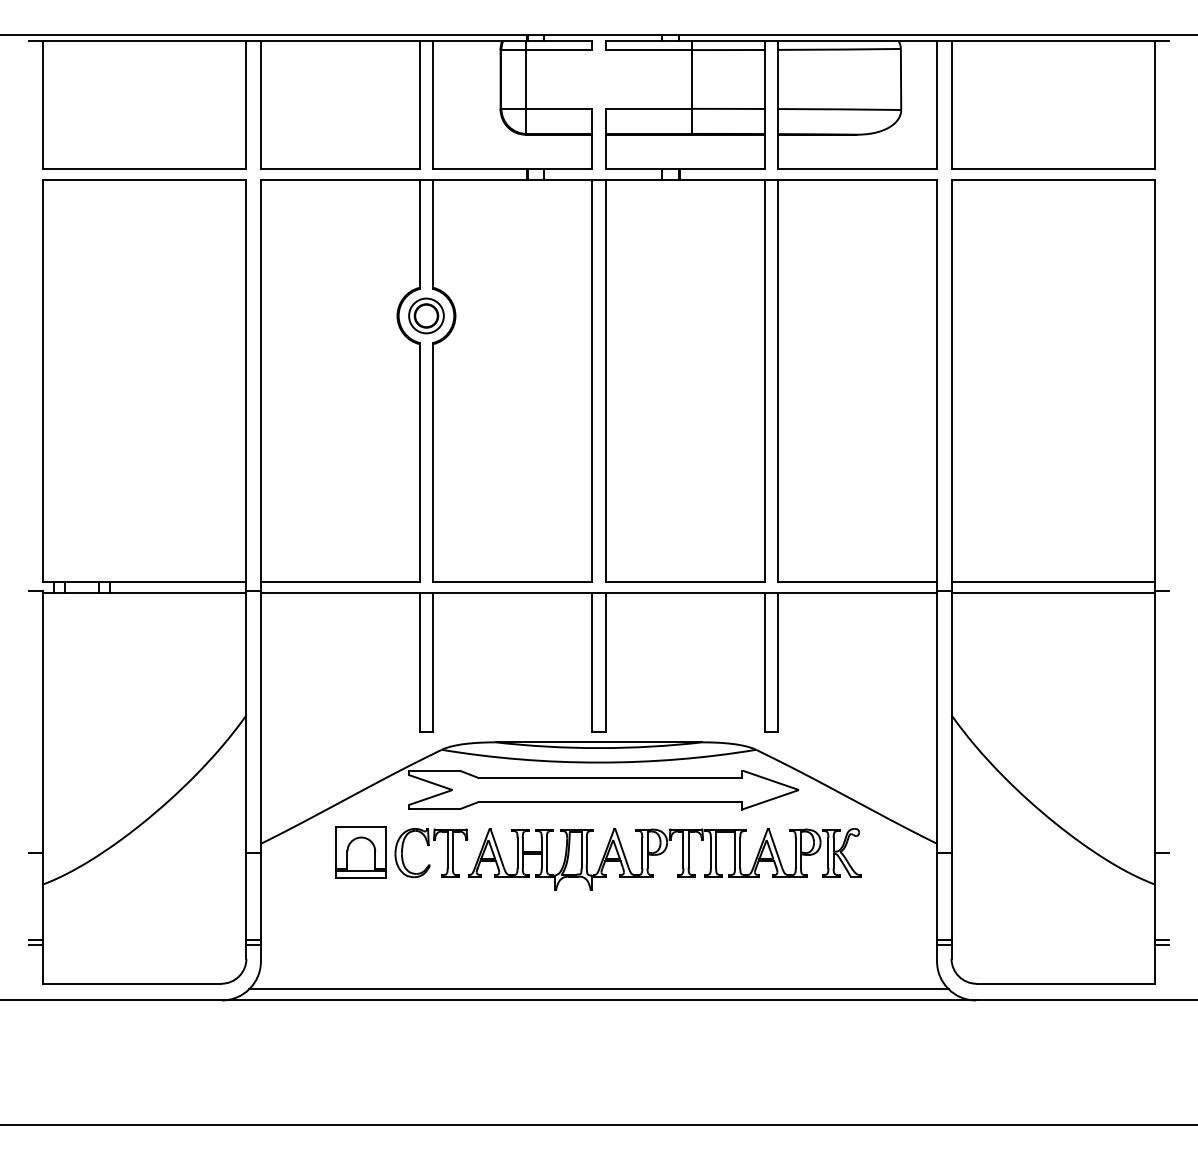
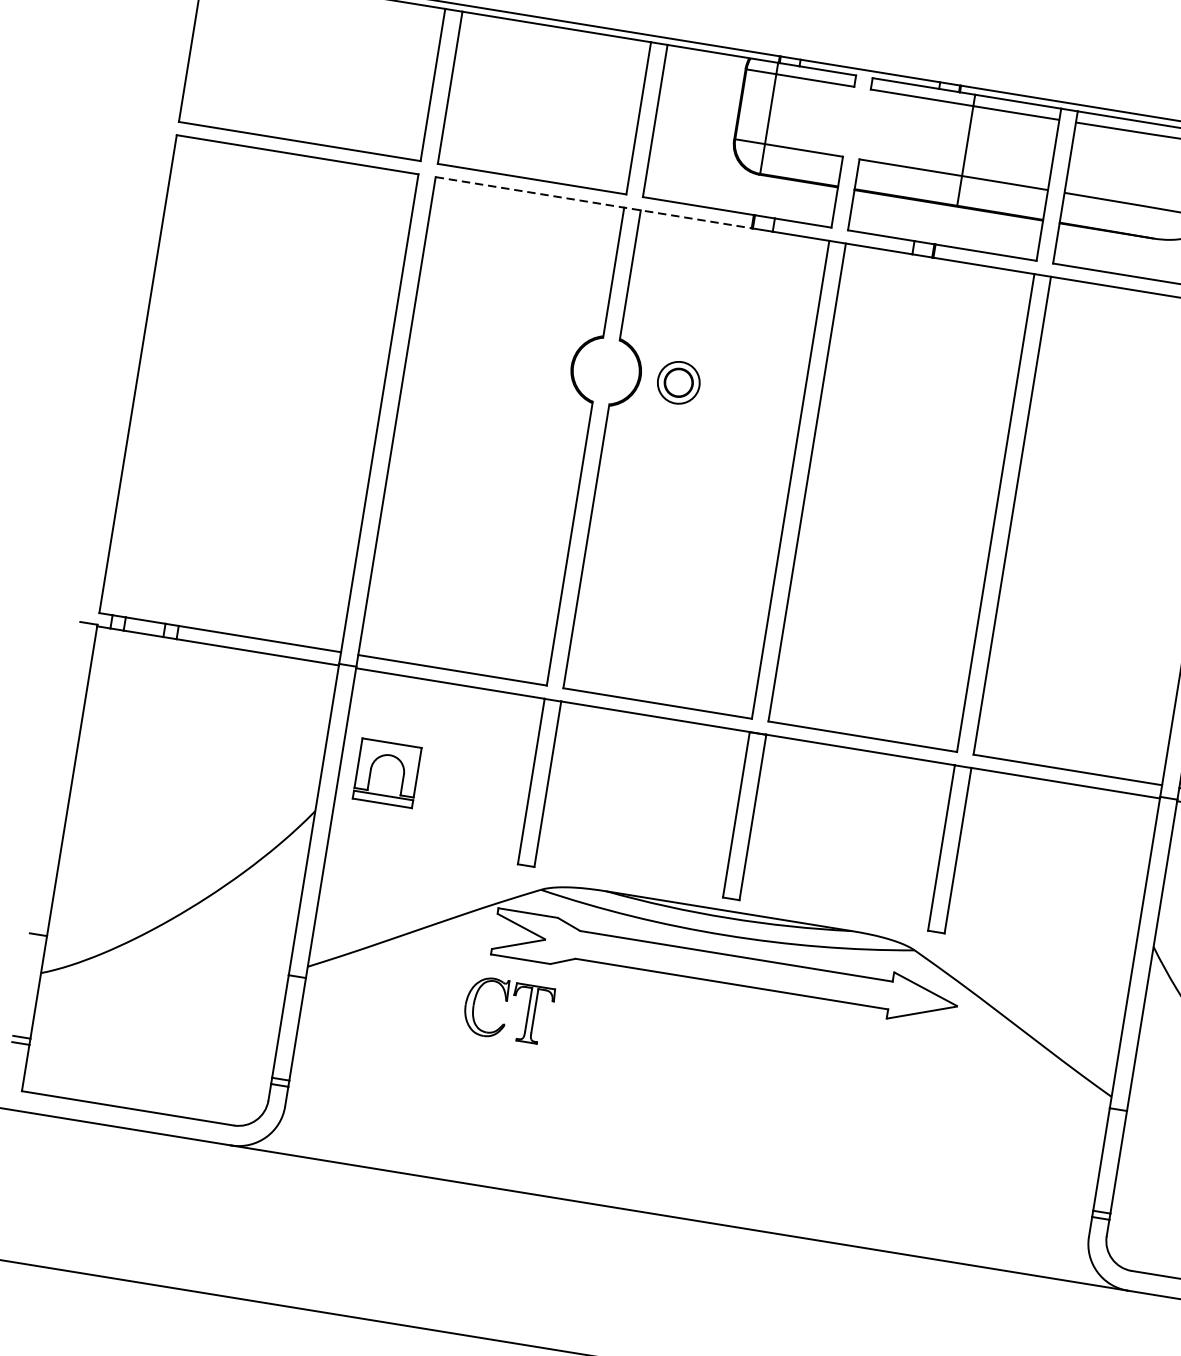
line: (393, 179) -> (593, 202), solid -> dashed
part: (426, 315) -> (678, 382), moved
part: (360, 852) -> (386, 772), moved
part: (664, 859) -> (784, 1063), removed
line: (598, 989) -> (681, 1204), removed

